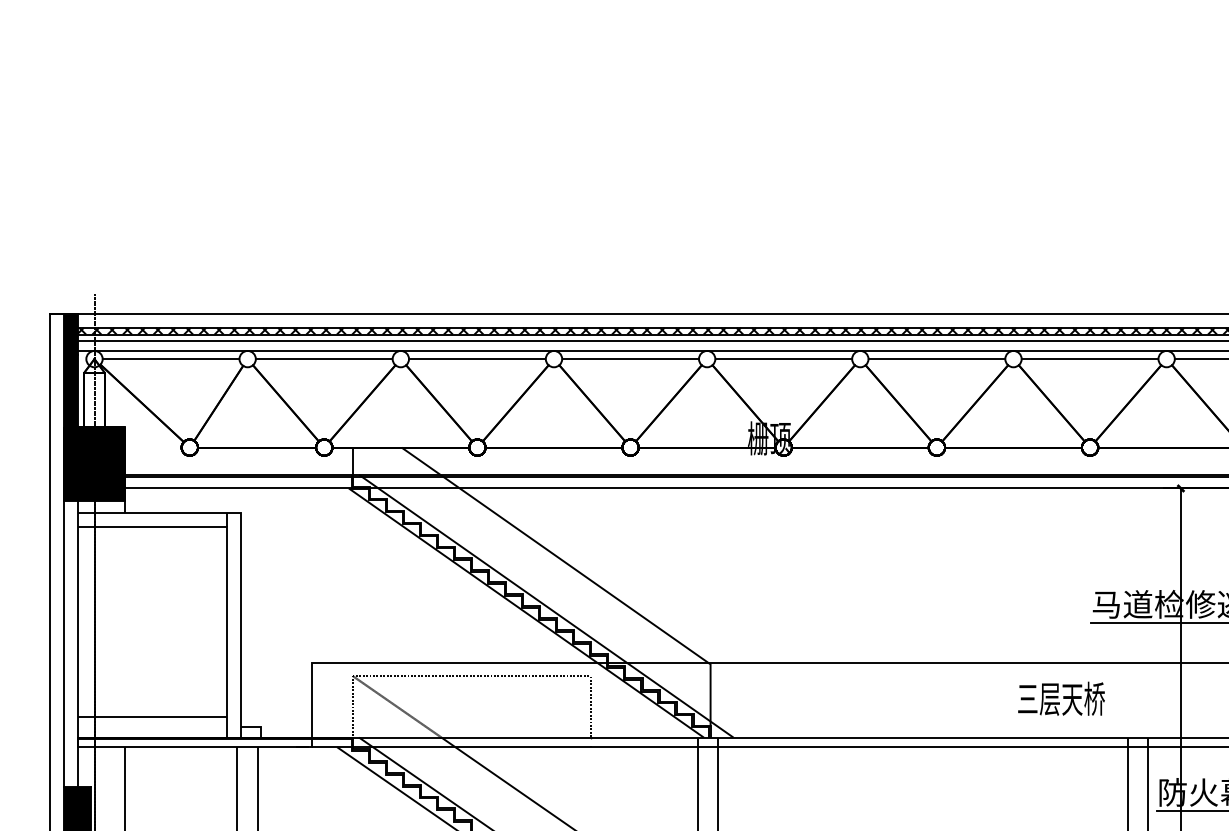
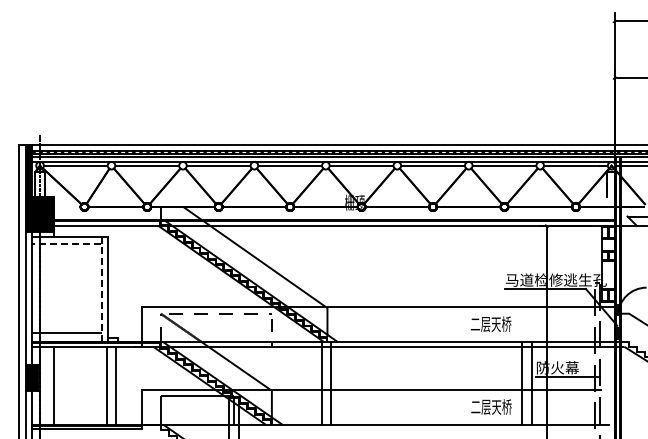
line: (228, 555) -> (102, 257), solid -> dashed
text: (1025, 697) -> (474, 323), 三层天桥 -> 二层天桥

